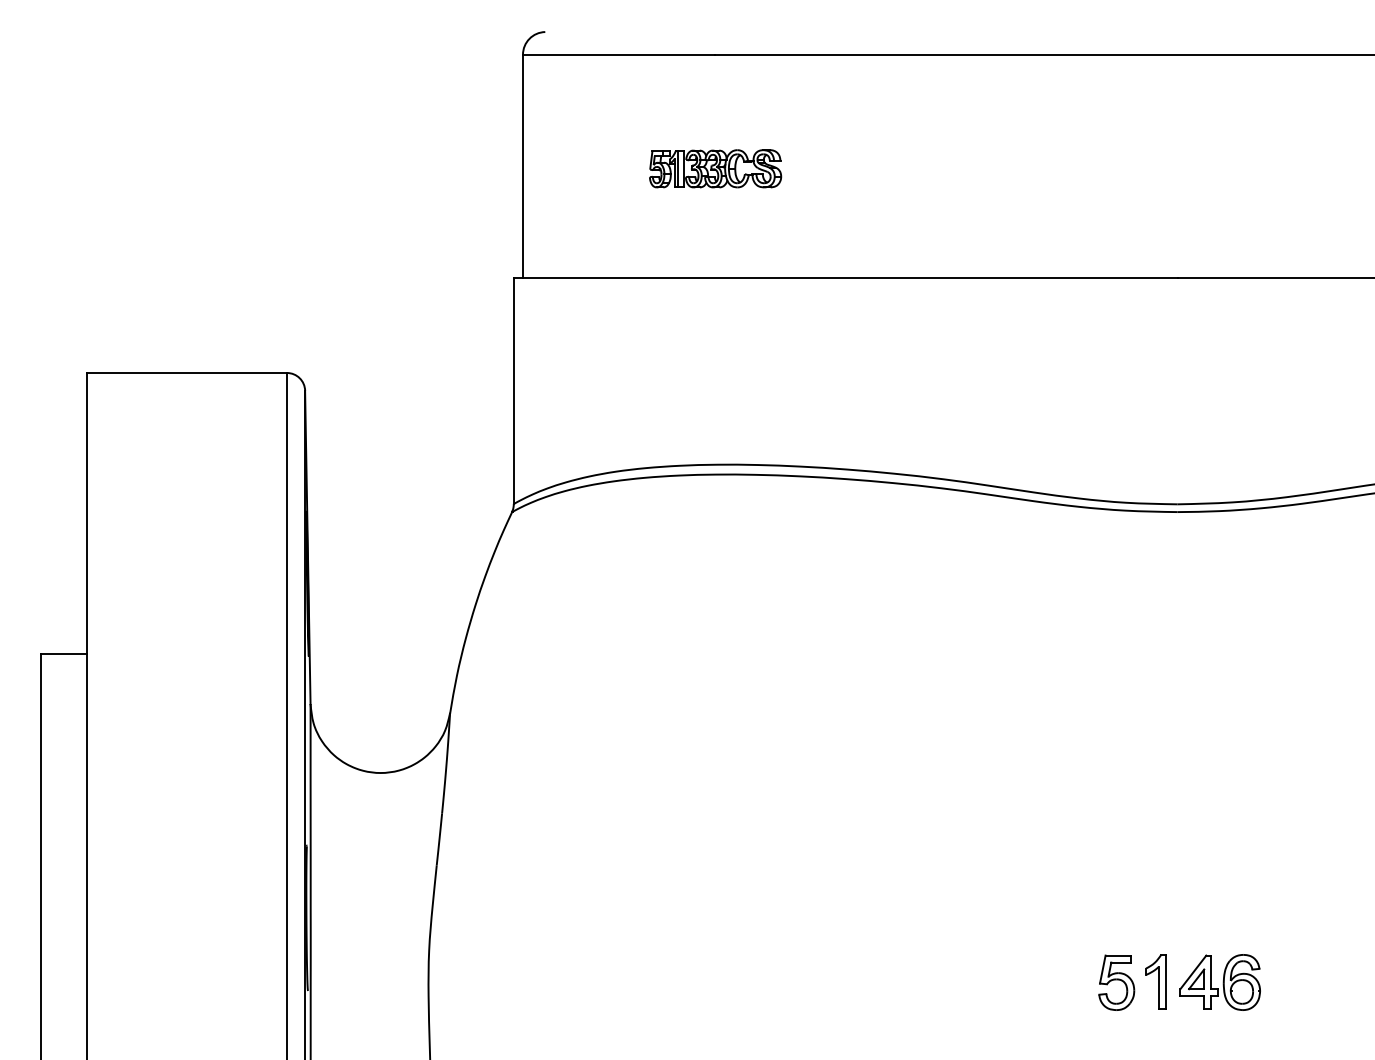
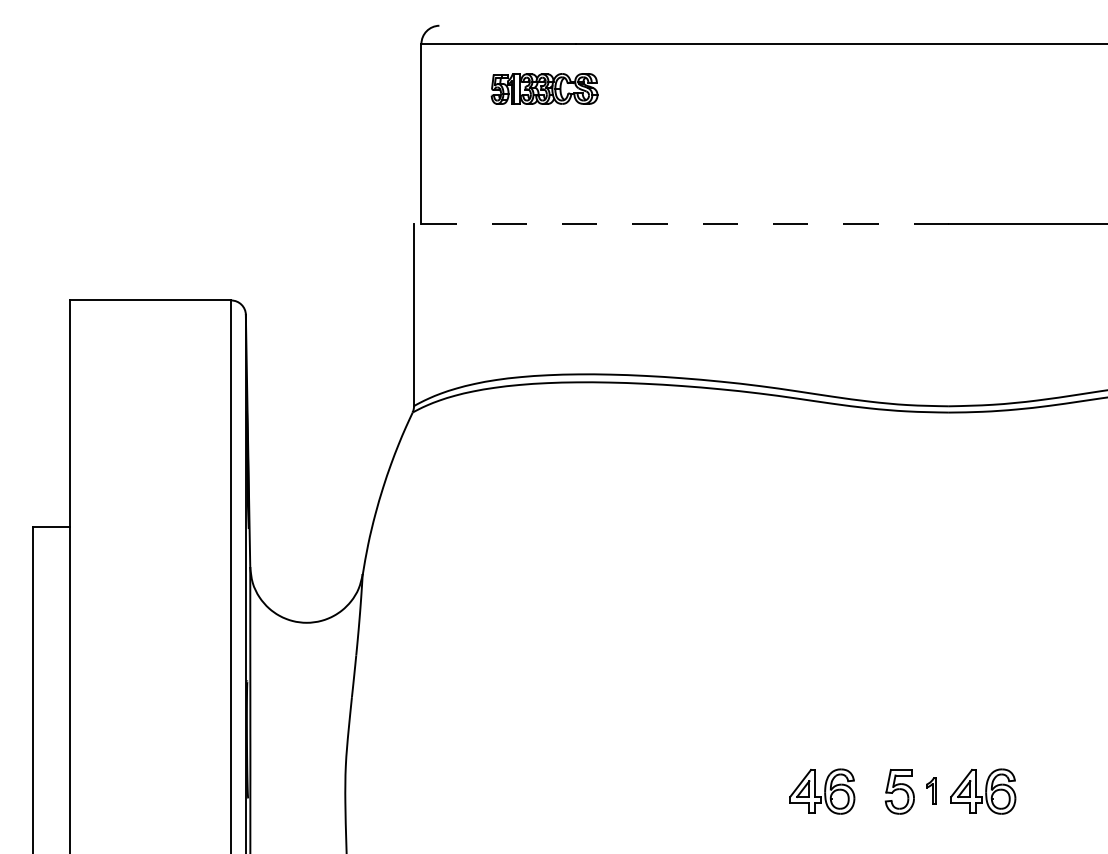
part: (715, 168) -> (544, 88), moved
line: (845, 277) -> (681, 223), solid -> dashed
part: (1155, 981) -> (931, 790), size x0.6
part: (1020, 982) -> (822, 791), added

